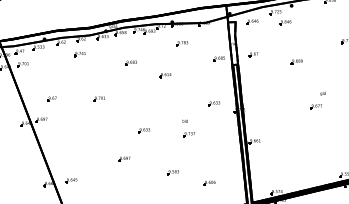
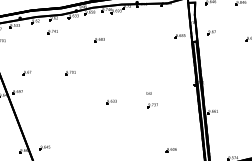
part: (182, 43) -> (146, 22), removed
part: (165, 75) -> (130, 51), removed
part: (214, 103) -> (175, 77), removed
part: (124, 158) -> (93, 127), removed
part: (172, 172) -> (137, 140), removed

